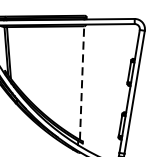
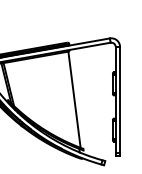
line: (82, 82) -> (74, 99), dashed -> solid

